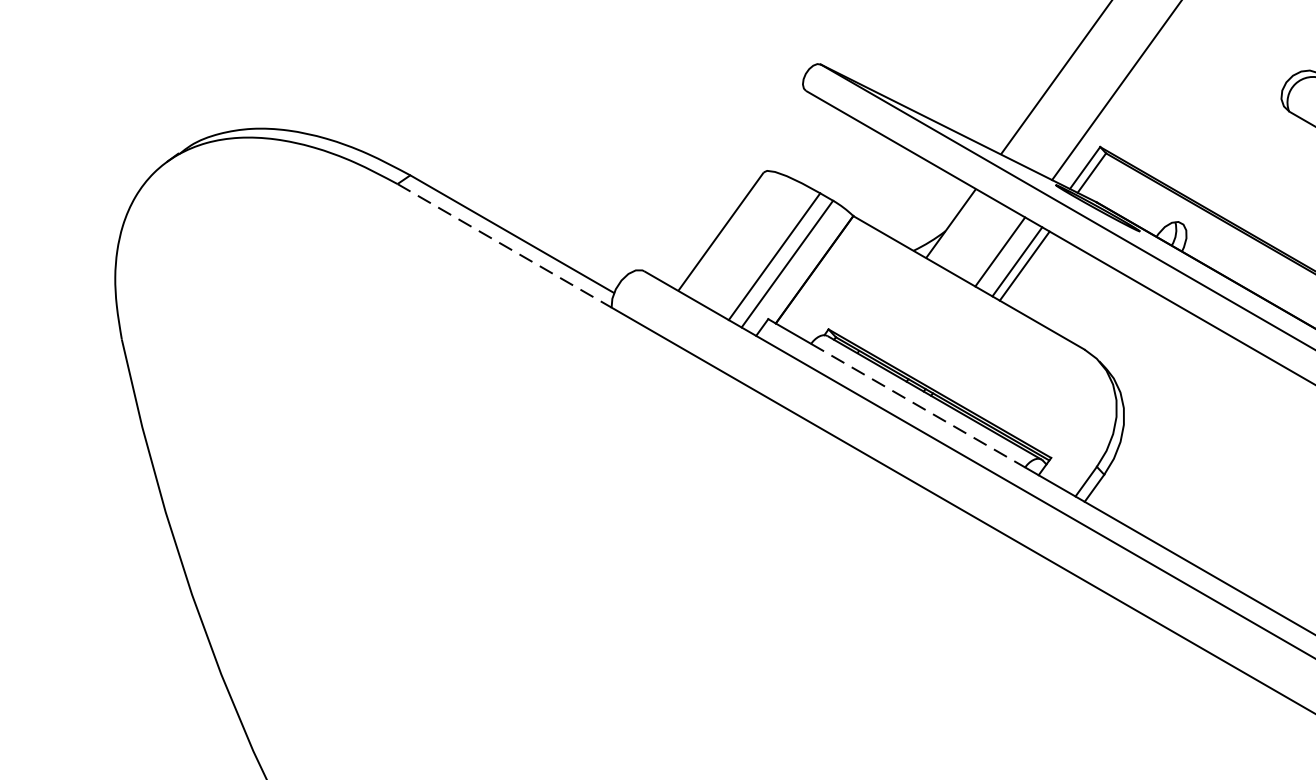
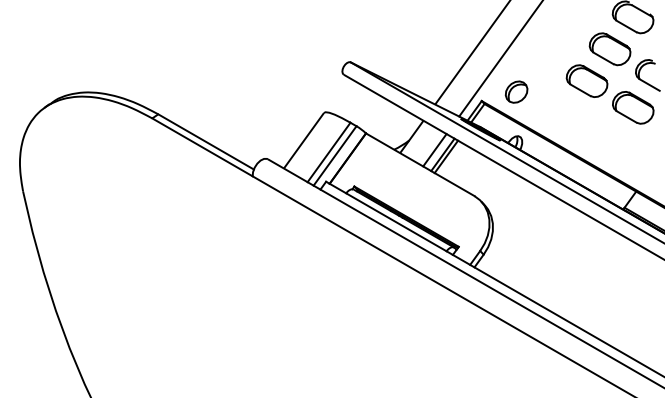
part: (1174, 126) -> (516, 91), added
line: (504, 246) -> (202, 147), dashed -> solid
line: (918, 406) -> (396, 222), dashed -> solid

